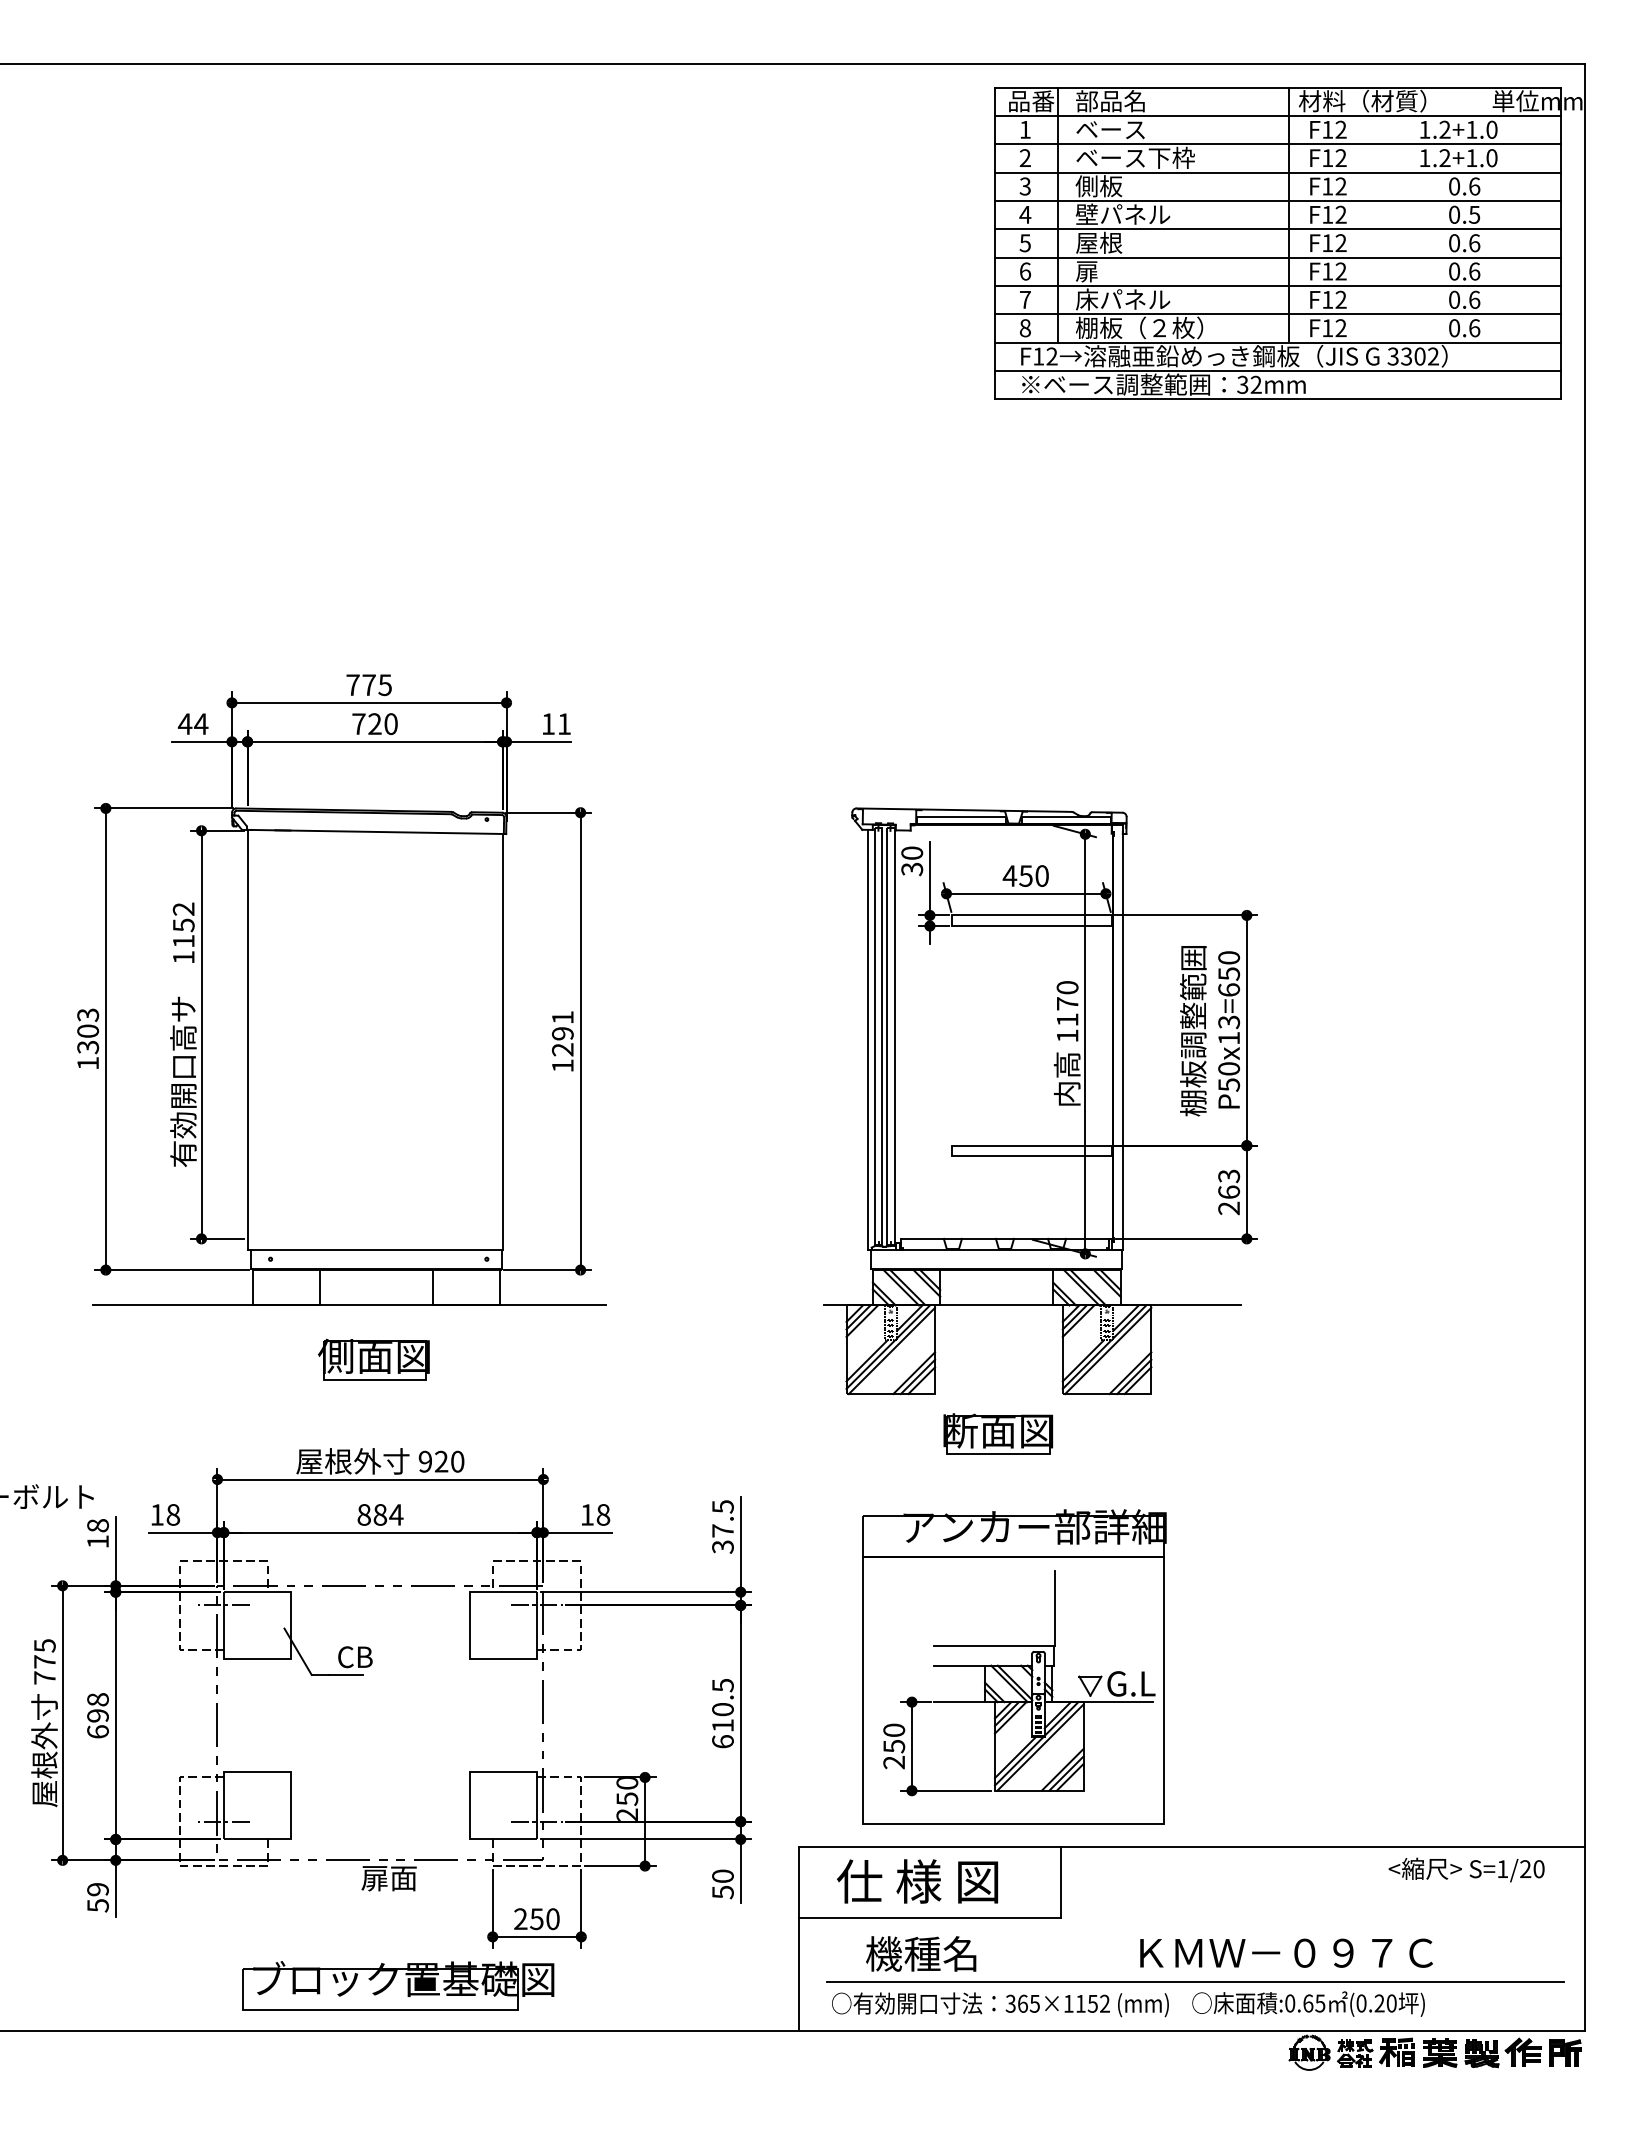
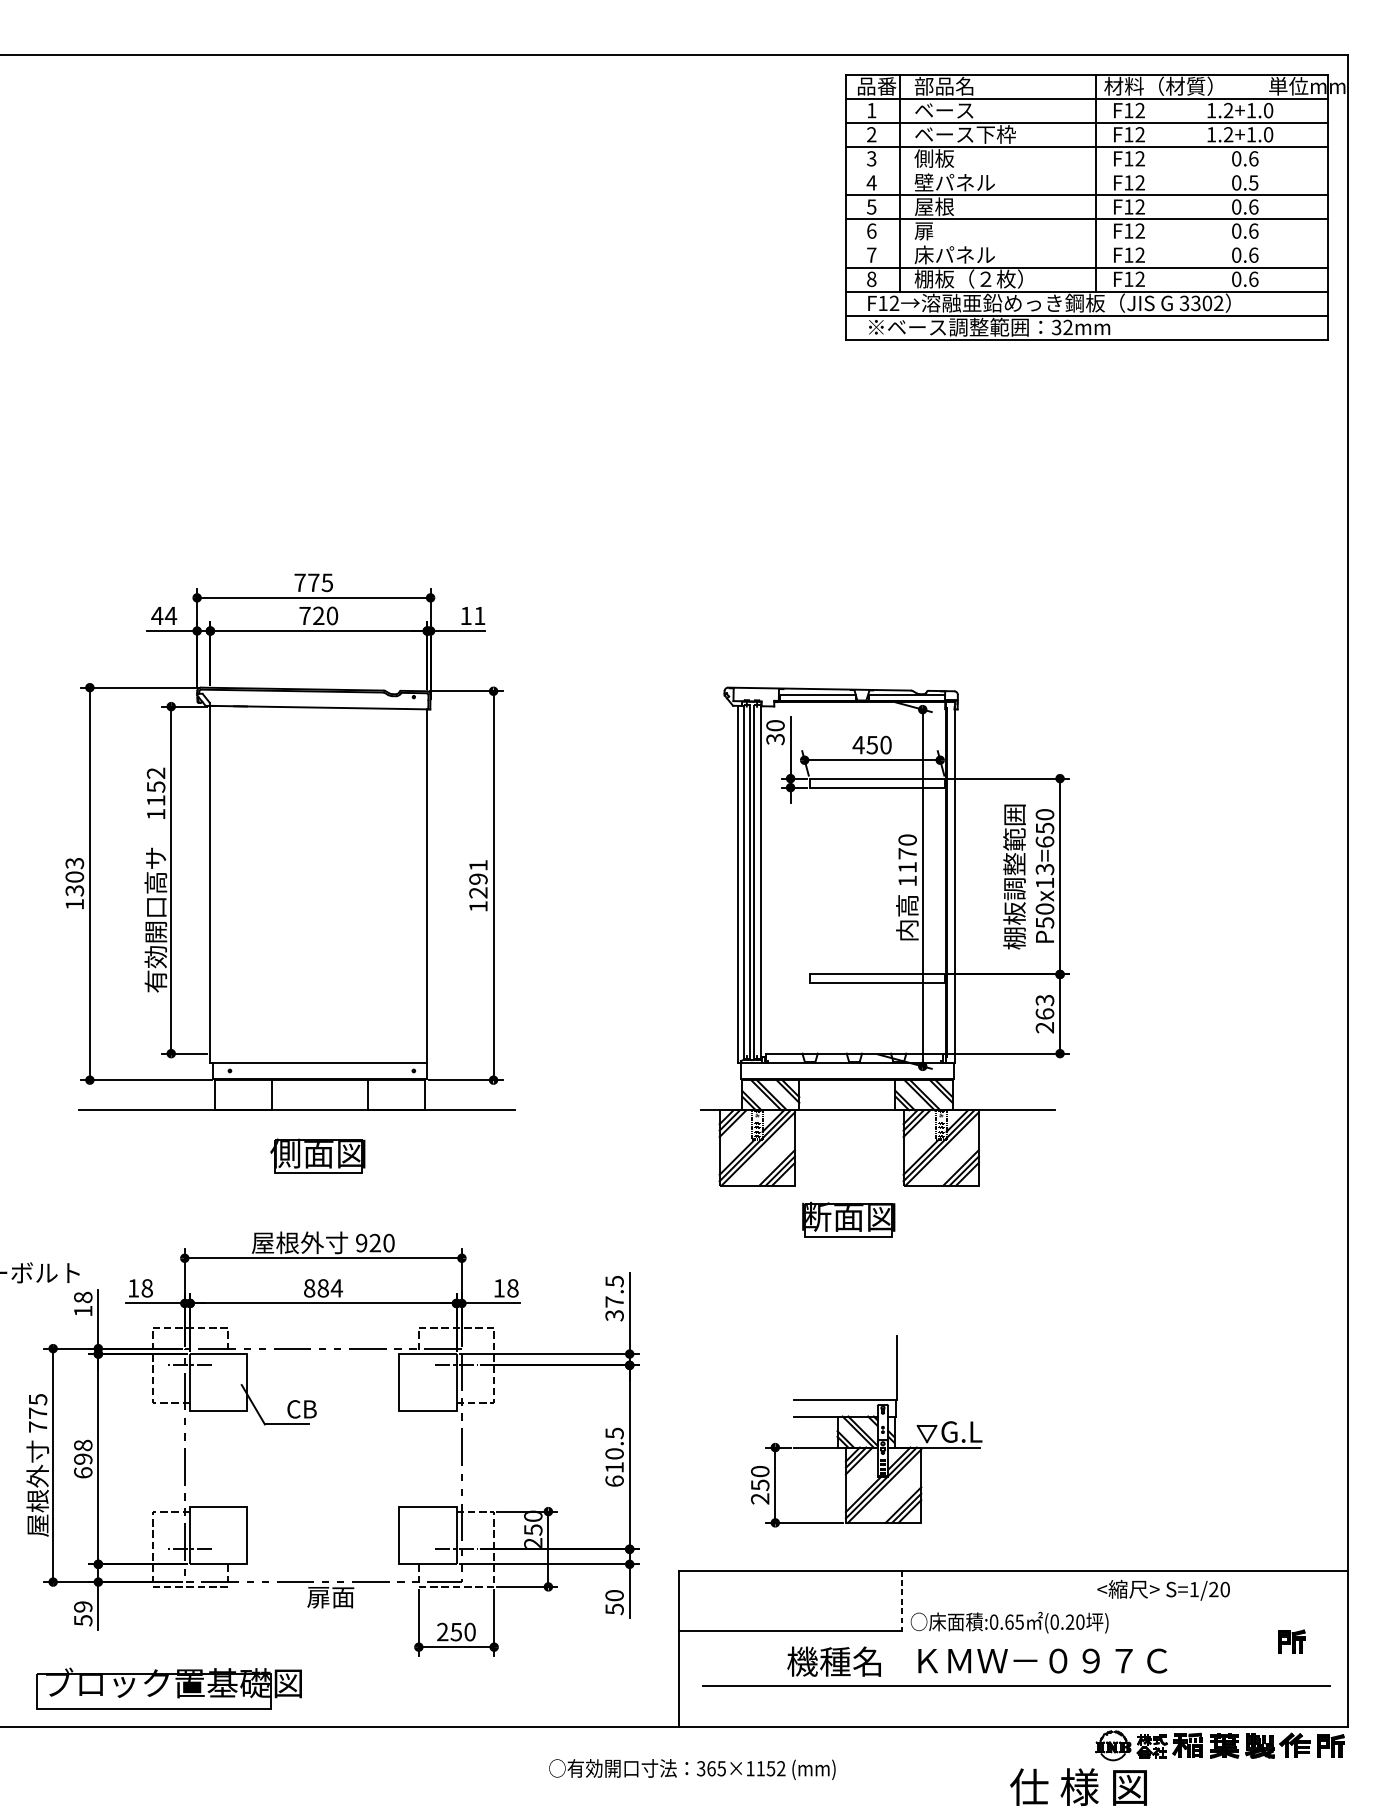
line: (1277, 201) -> (1086, 171), removed
line: (1277, 286) -> (1086, 243), removed
part: (1014, 1666) -> (862, 1417), removed
text: (1466, 1869) -> (1163, 1589), moved
text: (917, 1881) -> (1078, 1787), moved
line: (1060, 1882) -> (901, 1600), solid -> dashed
part: (1519, 1929) -> (1291, 1640), added
text: (1286, 1952) -> (1042, 1660), moved
text: (921, 1953) -> (834, 1661), moved
part: (398, 1985) -> (169, 1688), moved
text: (1308, 2003) -> (1009, 1622), moved
text: (1000, 2004) -> (692, 1769), moved

